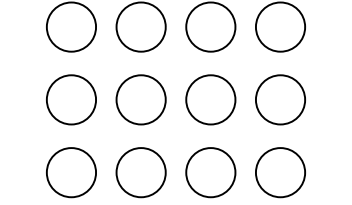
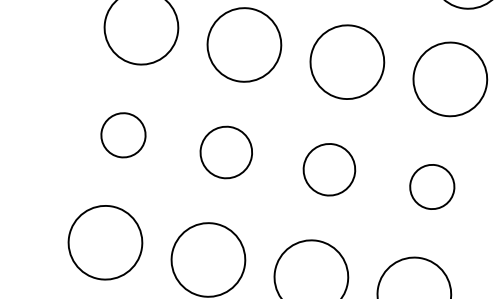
part: (71, 99) -> (123, 134), size x0.6
part: (140, 99) -> (225, 151), size x0.7
part: (210, 99) -> (328, 169), size x0.7
part: (280, 99) -> (432, 186), size x0.6

